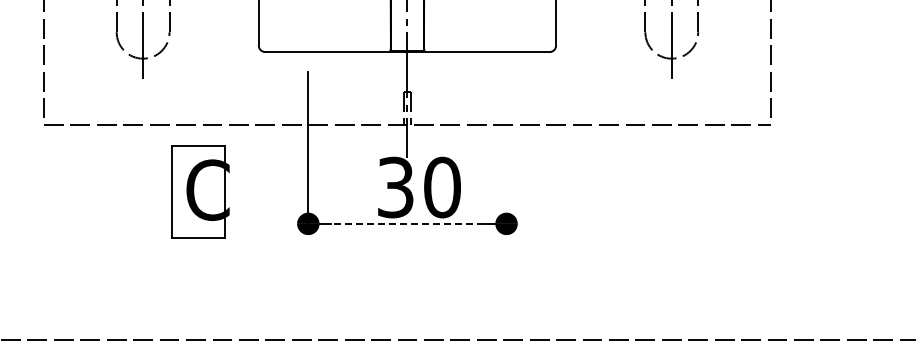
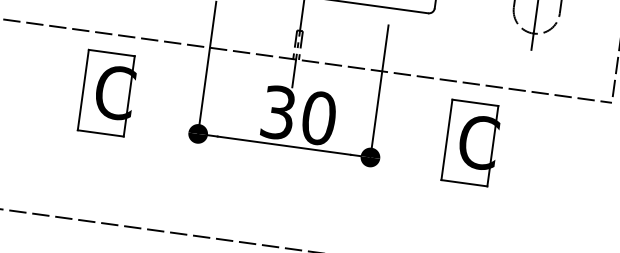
line: (506, 150) -> (379, 93), added
part: (618, 191) -> (471, 142), added
line: (407, 223) -> (284, 145), dashed -> solid

